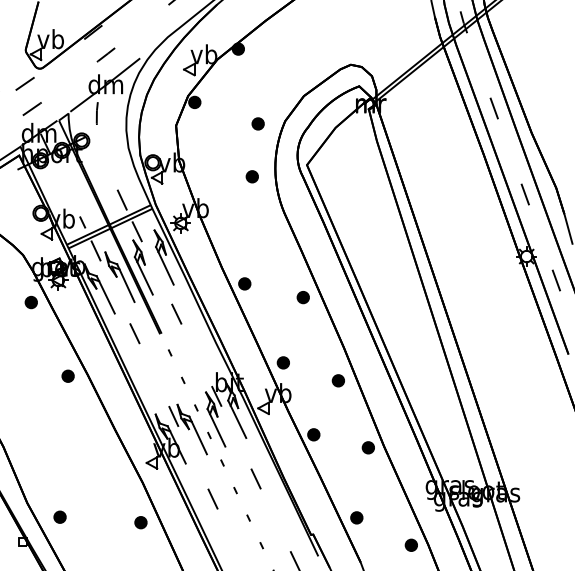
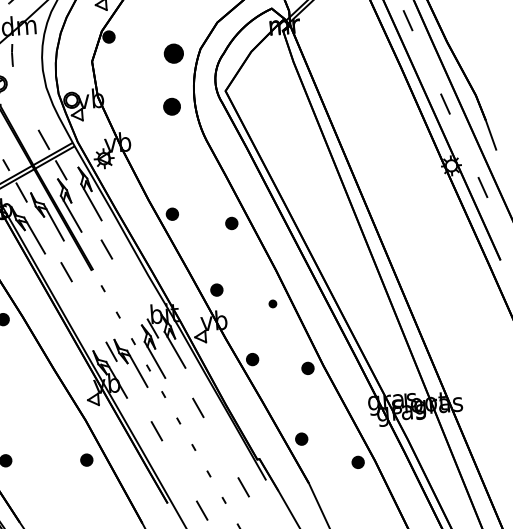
part: (257, 123) -> (173, 53), size x1.6
part: (251, 176) -> (171, 106), size x1.4
part: (337, 380) -> (272, 303), size x0.6

